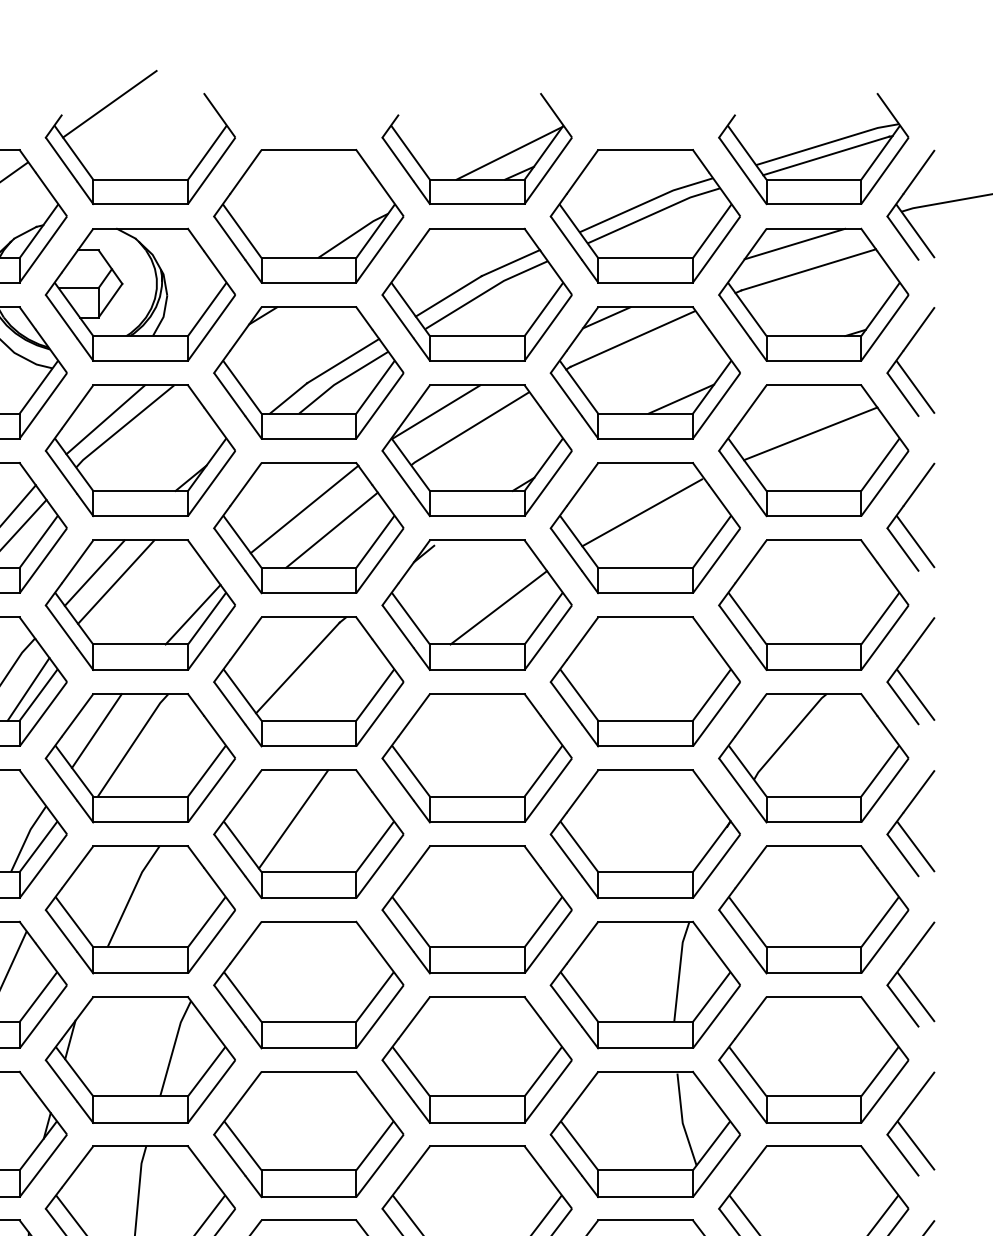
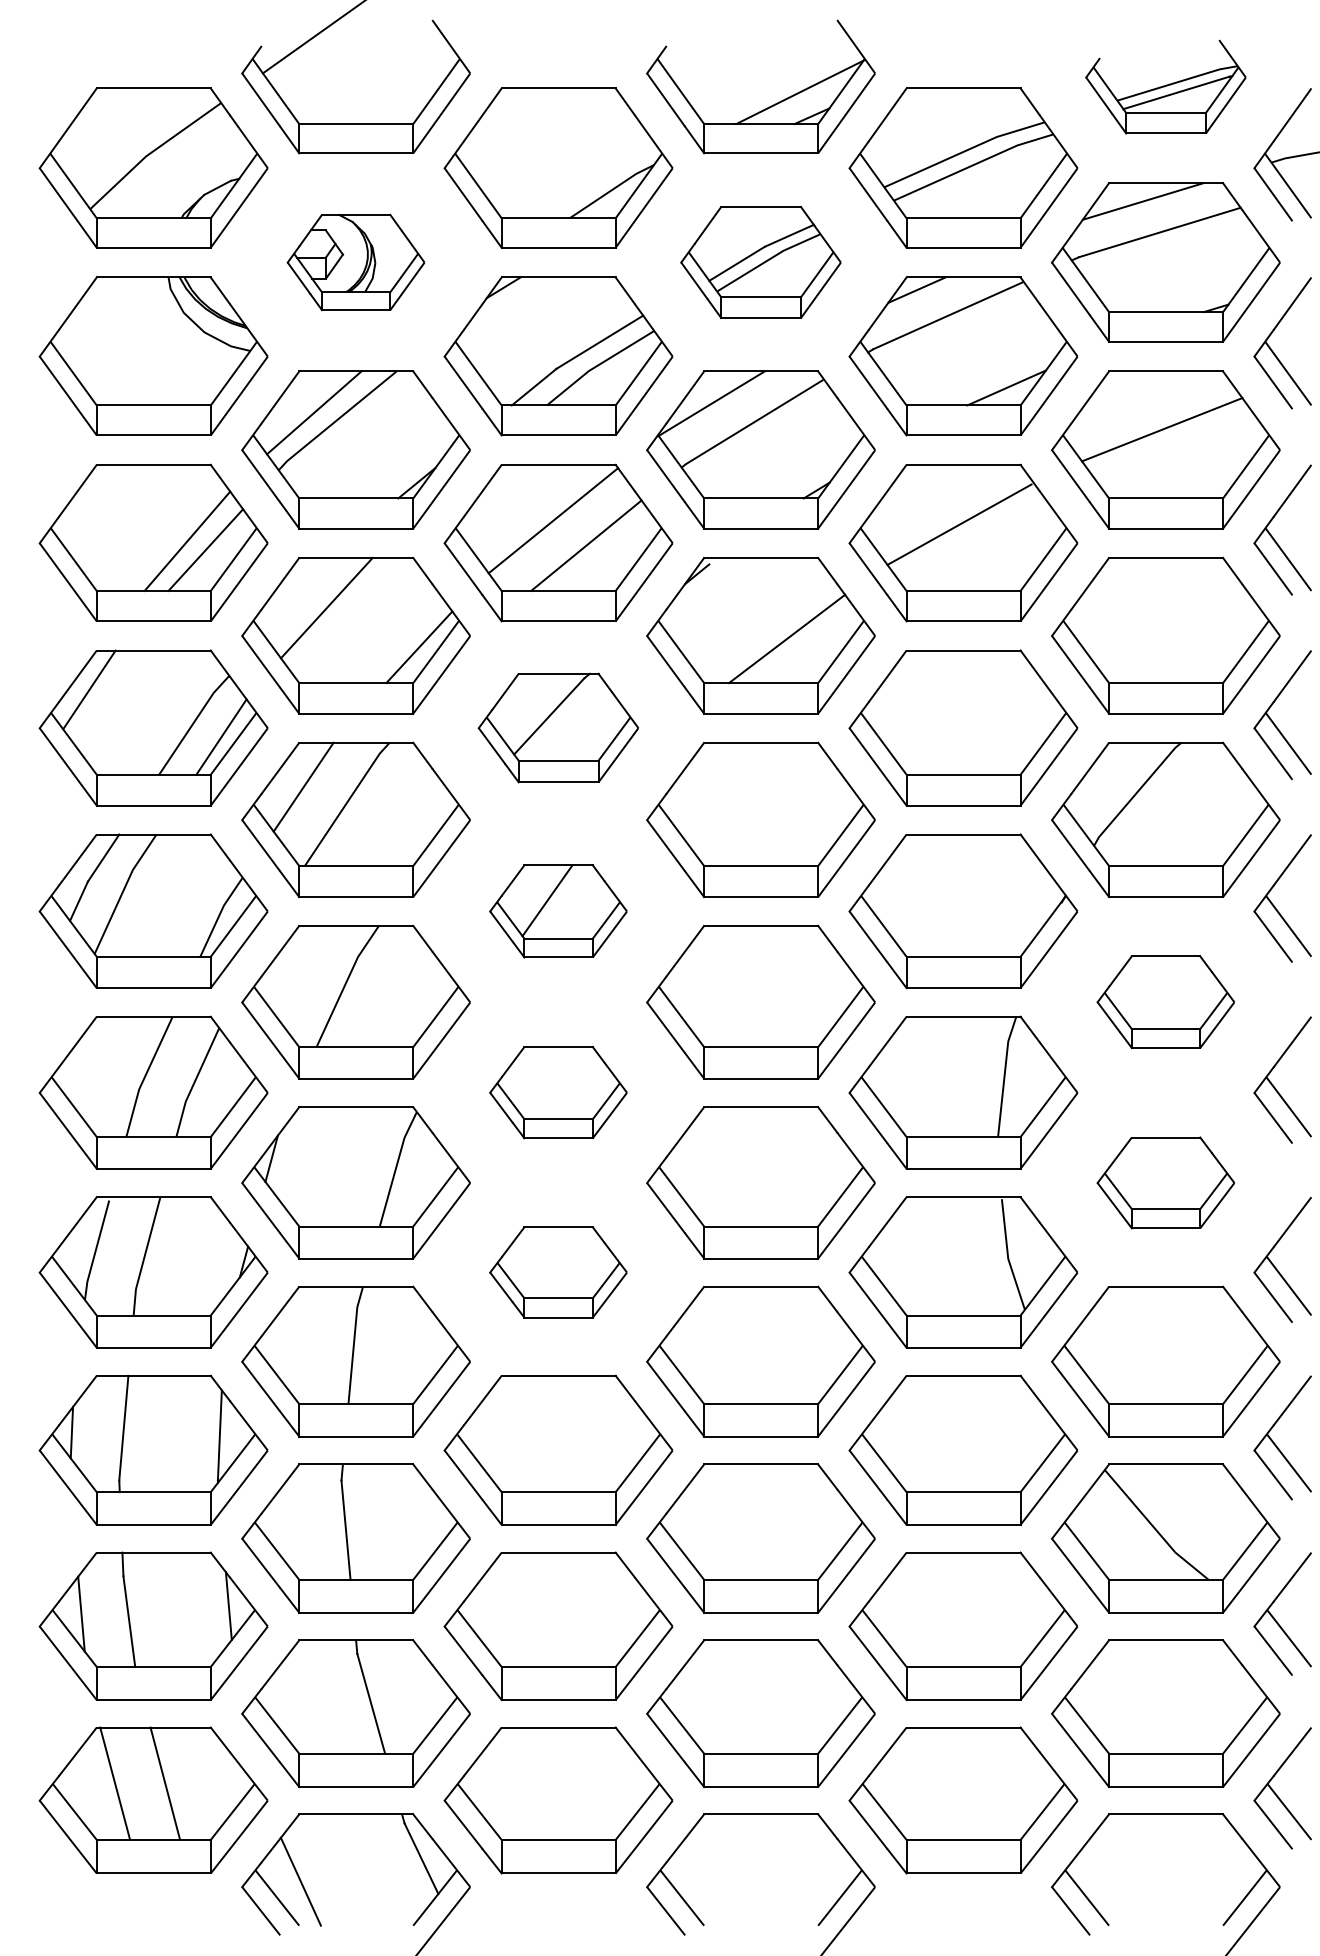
part: (813, 148) -> (1165, 86), size x0.7
part: (140, 294) -> (355, 262), size x0.6
part: (476, 294) -> (760, 262), size x0.7
line: (95, 572) -> (301, 596), removed
part: (308, 681) -> (558, 727), size x0.7
part: (308, 834) -> (558, 911), size x0.6
part: (813, 909) -> (1165, 1001), size x0.6
part: (308, 984) -> (558, 1092), size x0.6
part: (813, 1059) -> (1165, 1182), size x0.6
part: (308, 1134) -> (558, 1272), size x0.6

